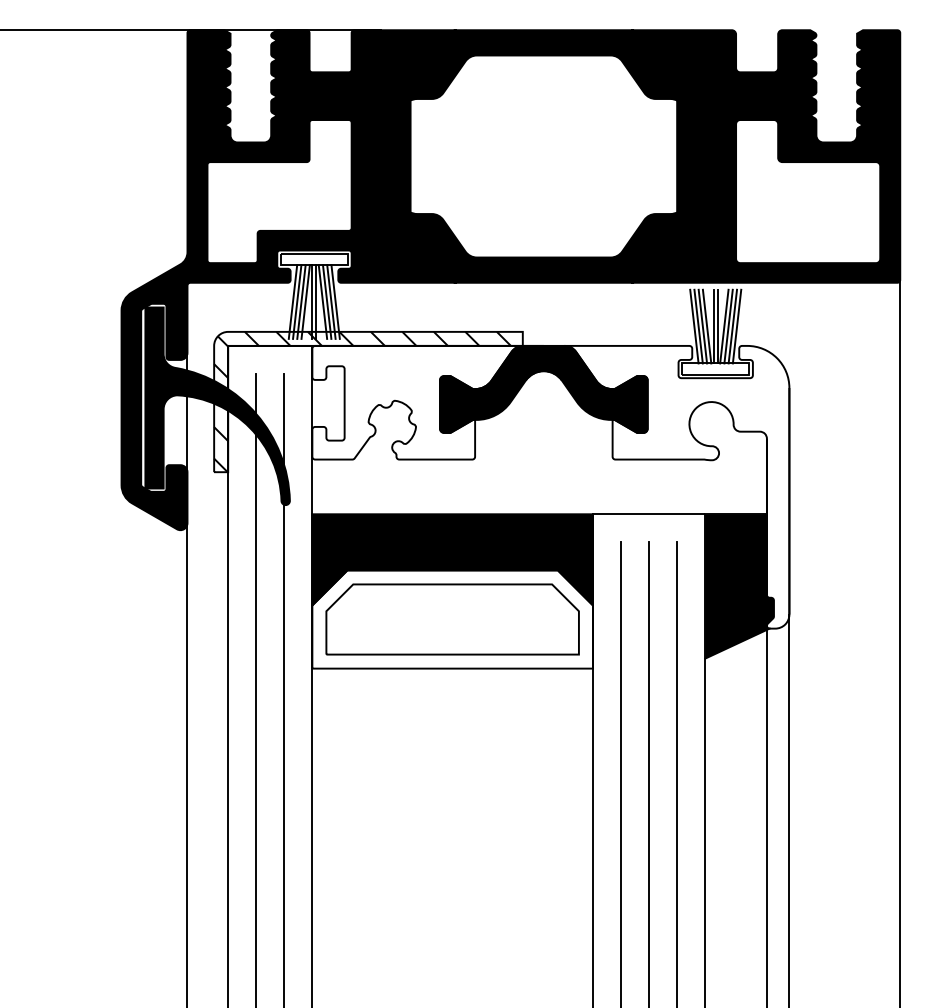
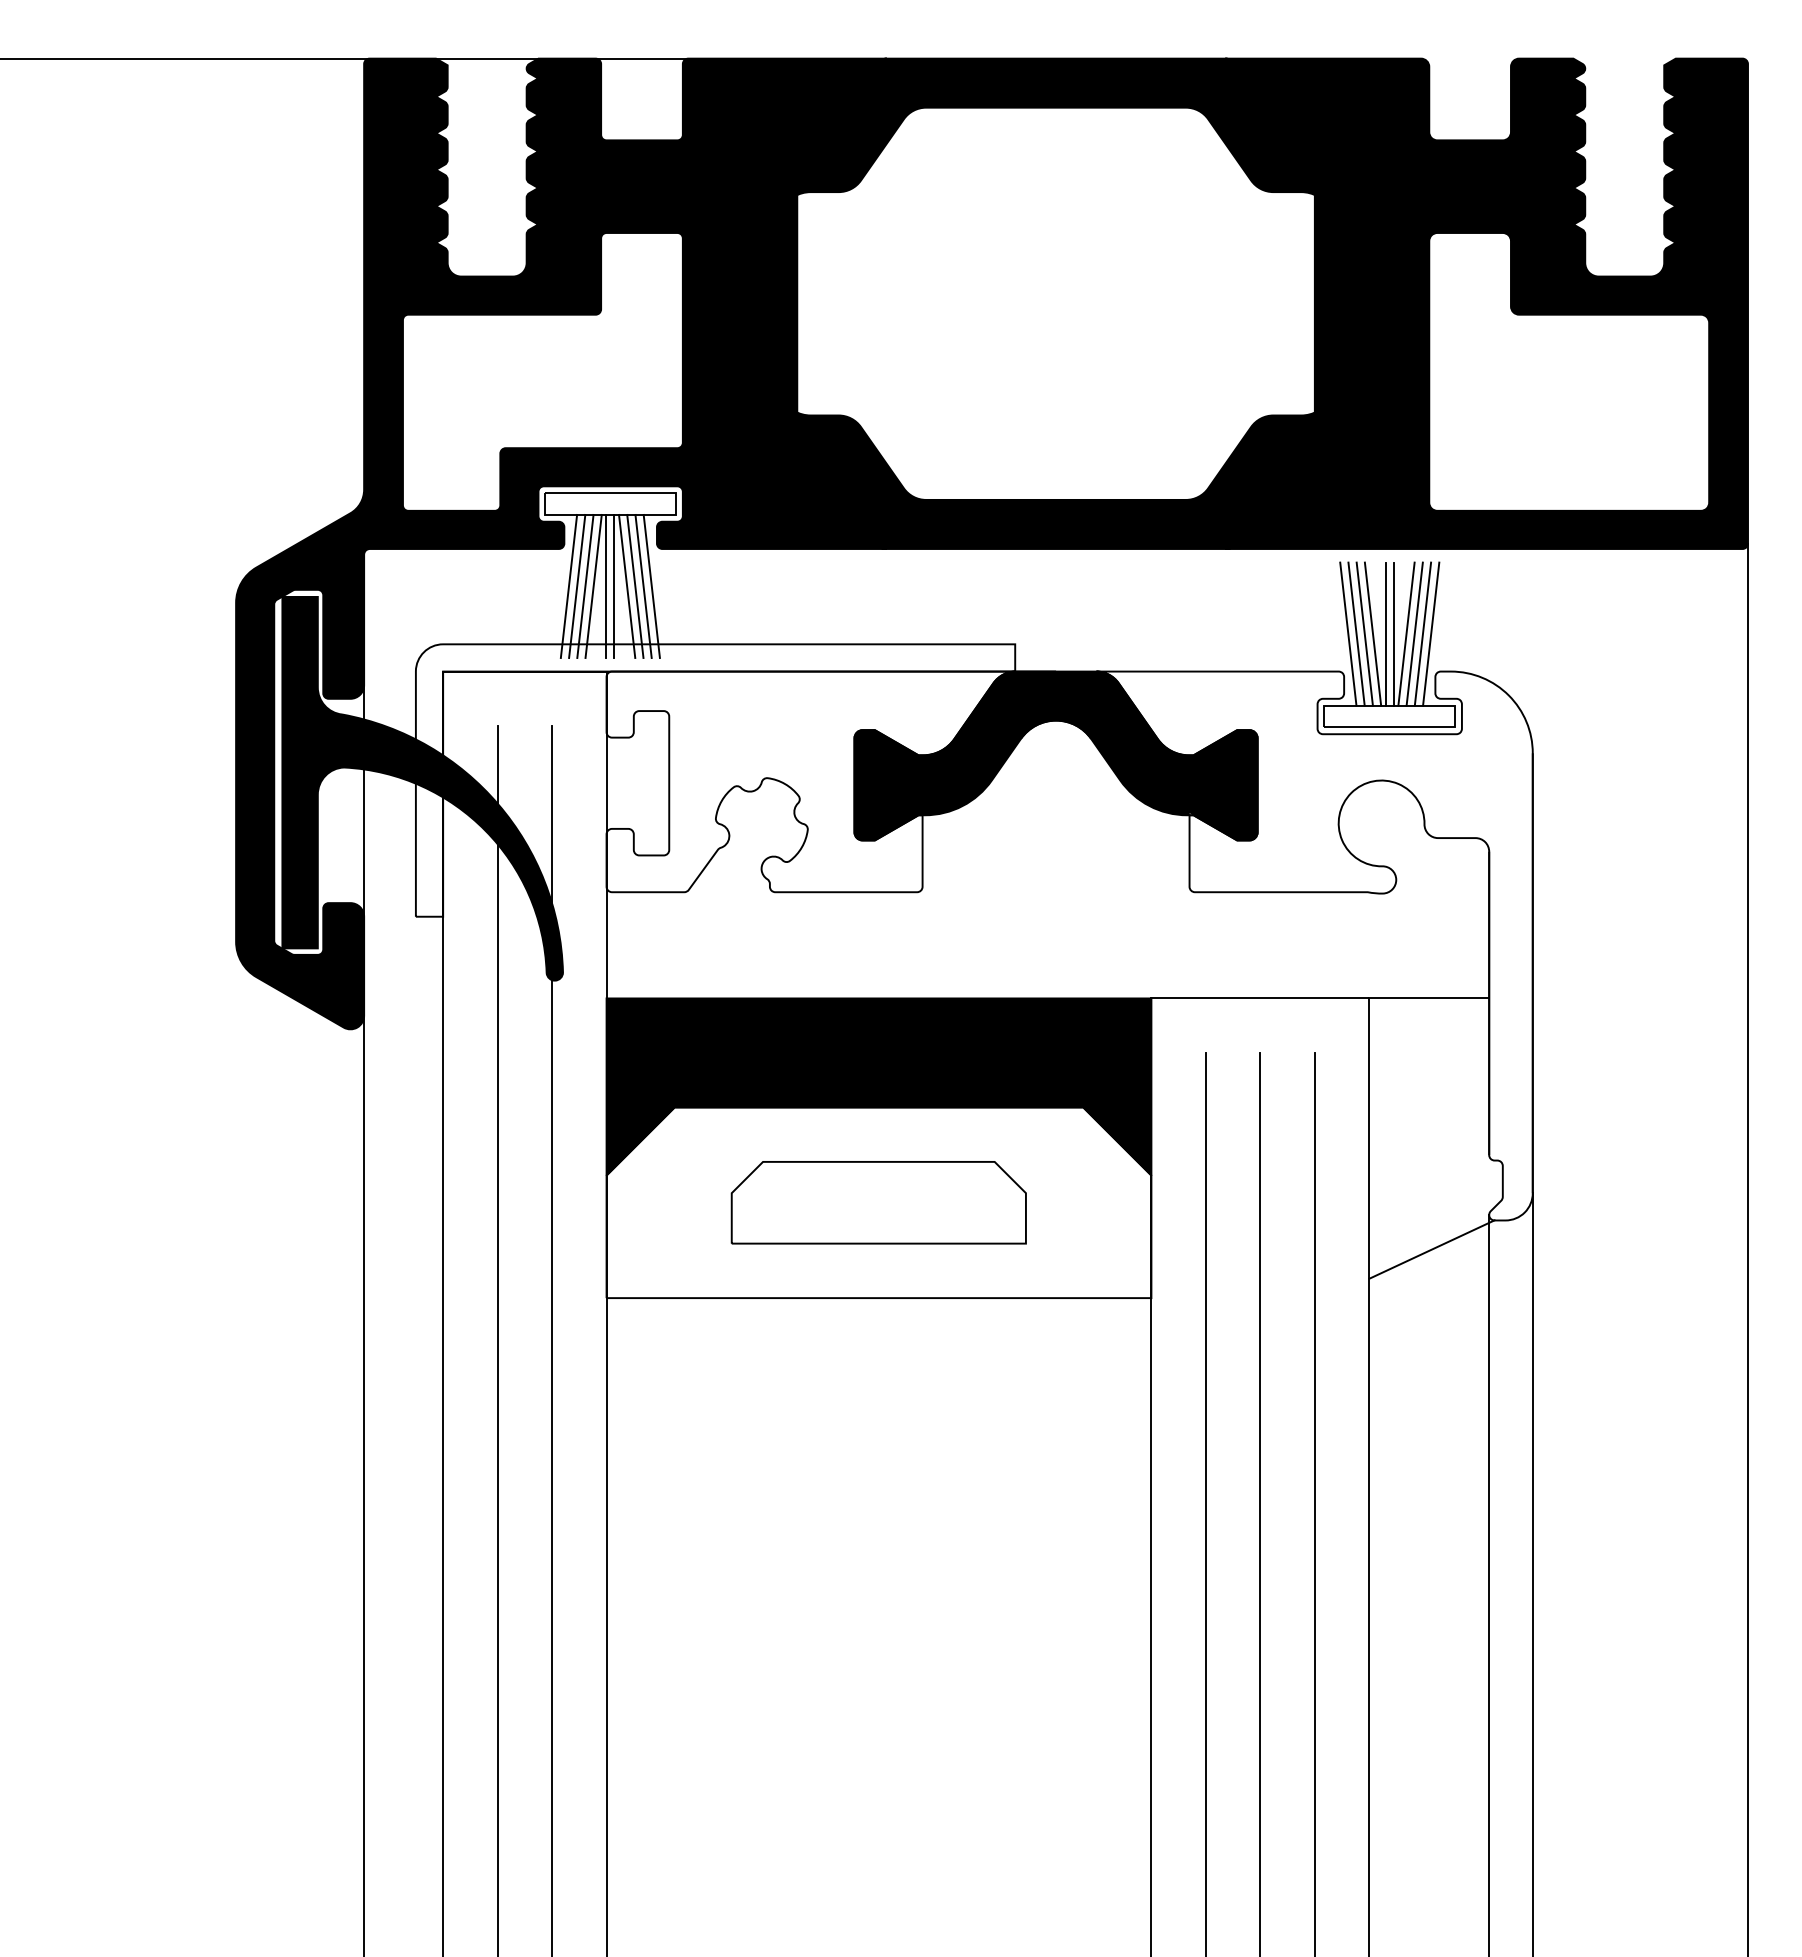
hatch: (362, 401) -> (703, 779), removed
fill: (739, 586) -> (1435, 1138), removed
part: (452, 619) -> (878, 1202), size x0.6

